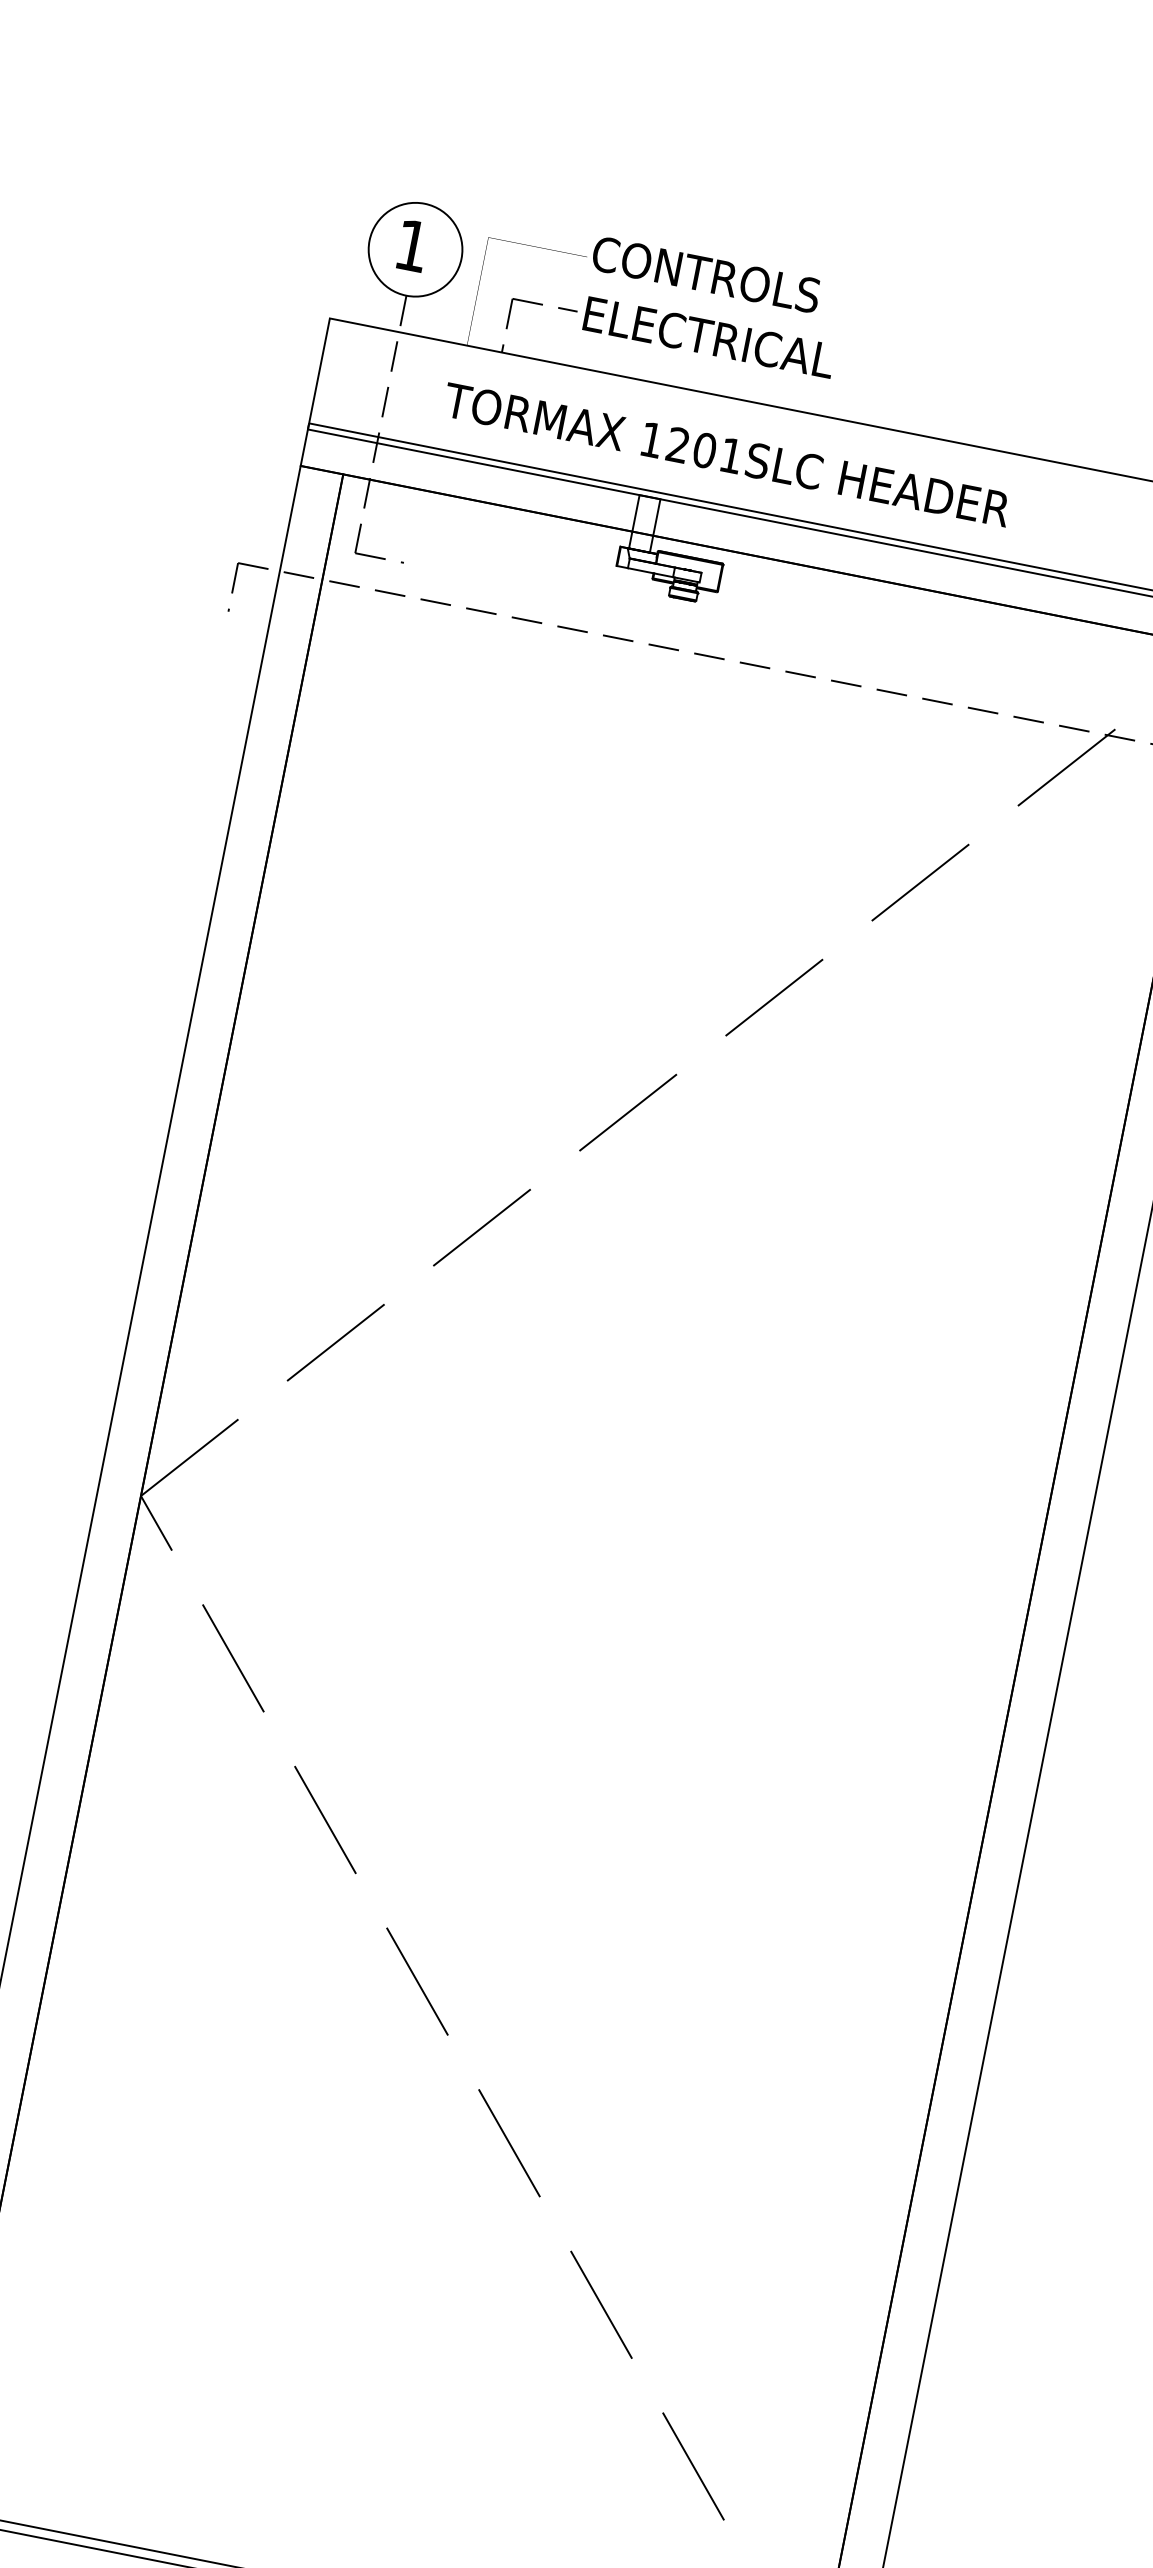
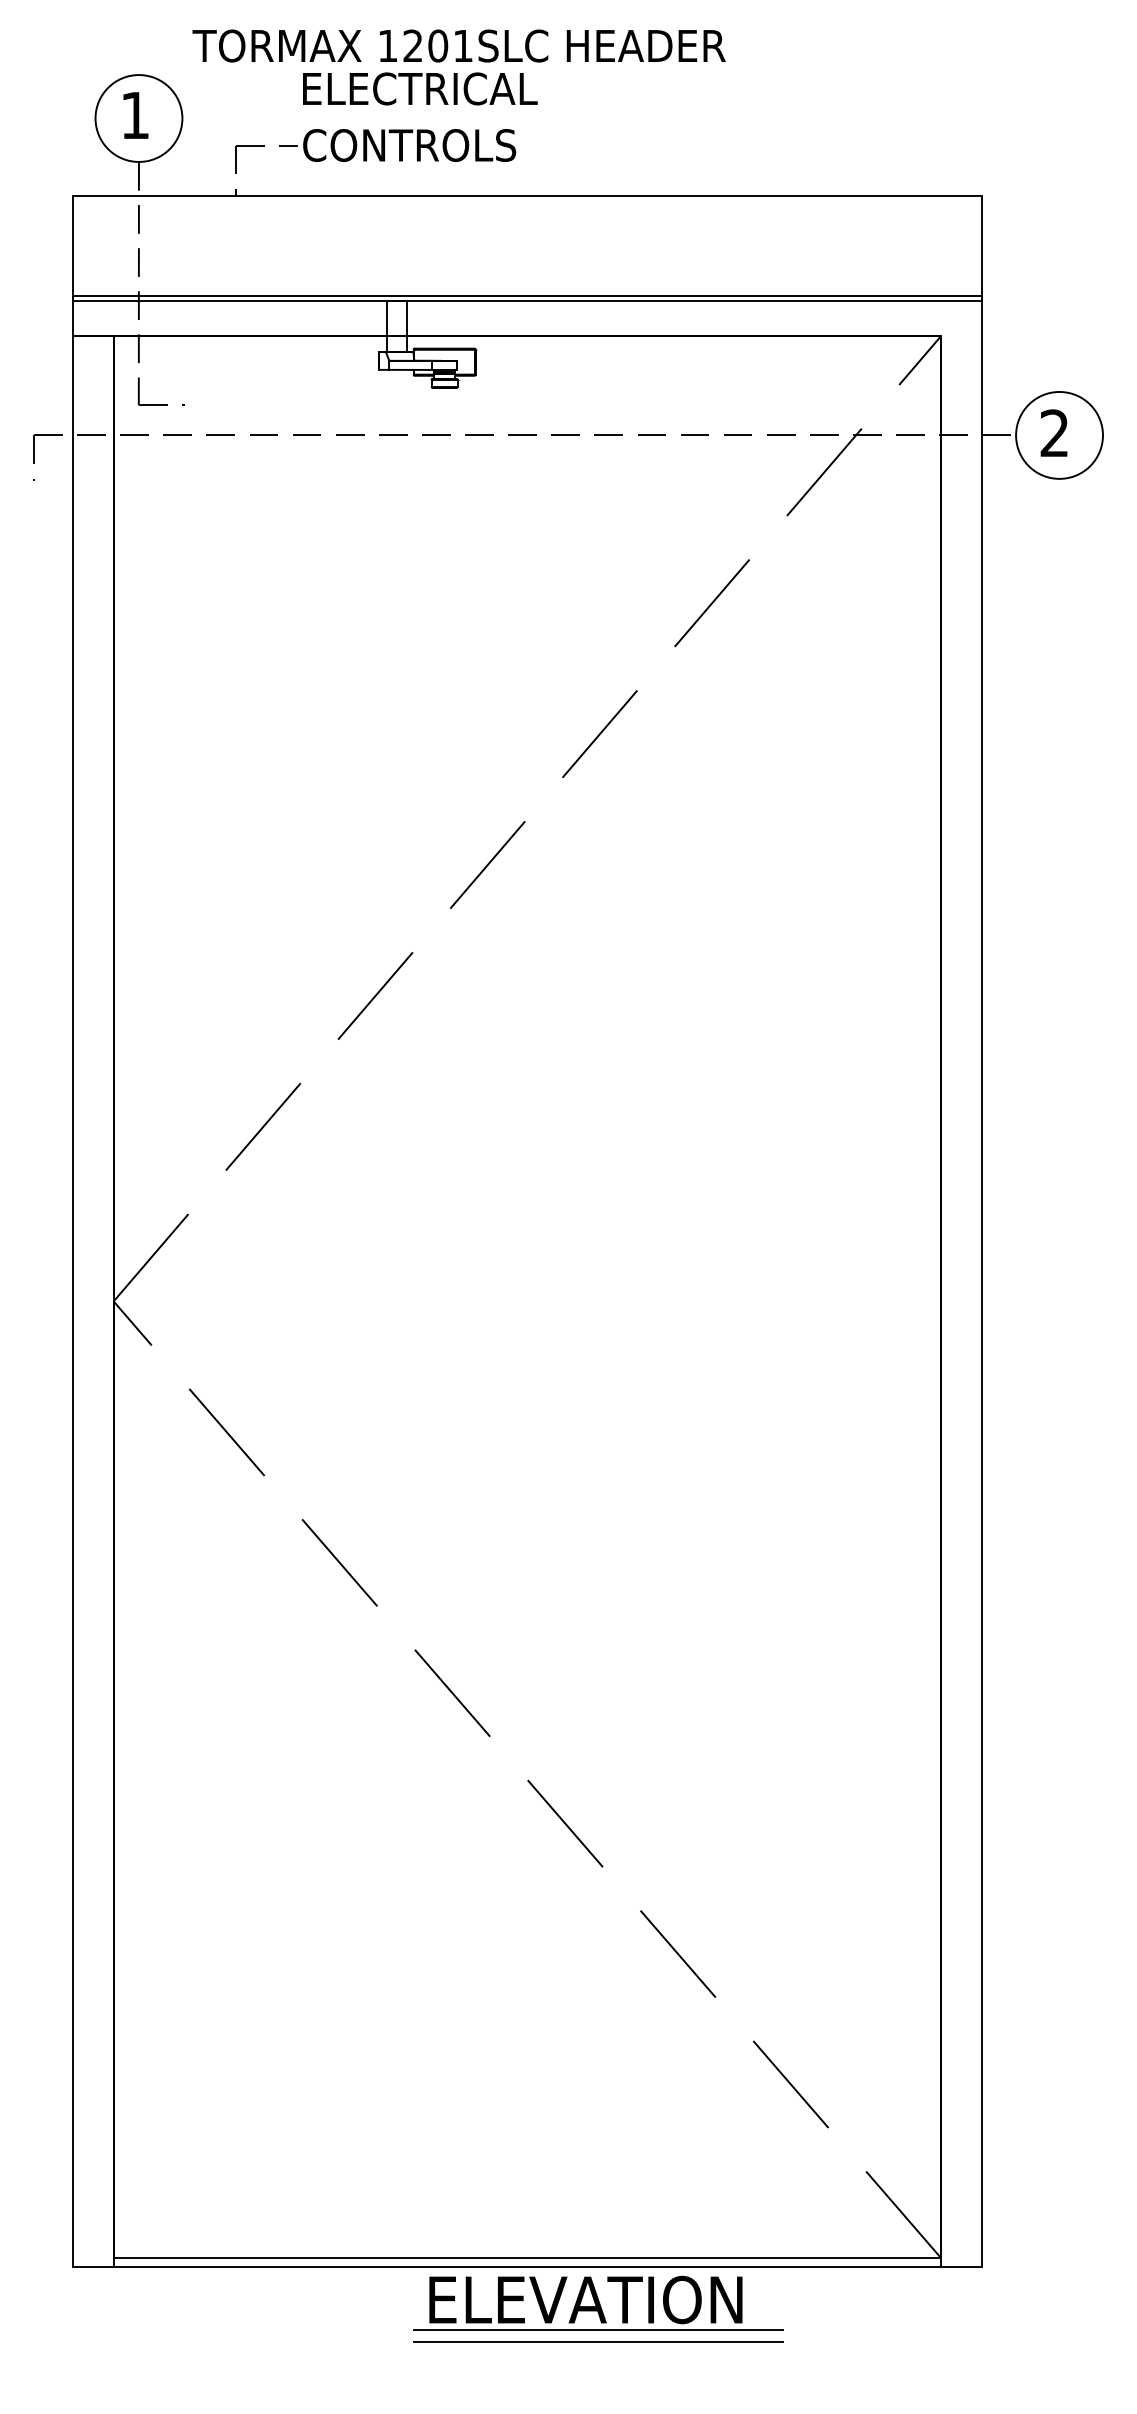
text: (718, 276) -> (419, 88), CONTROLS -> ELECTRICAL
text: (708, 337) -> (421, 145), ELECTRICAL -> CONTROLS
text: (726, 454) -> (458, 45), moved

